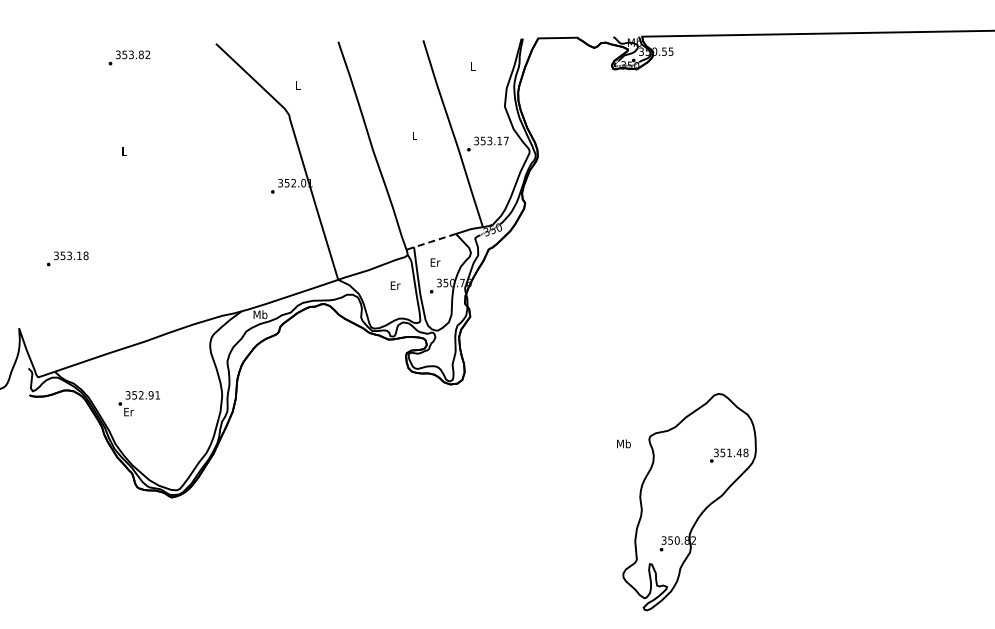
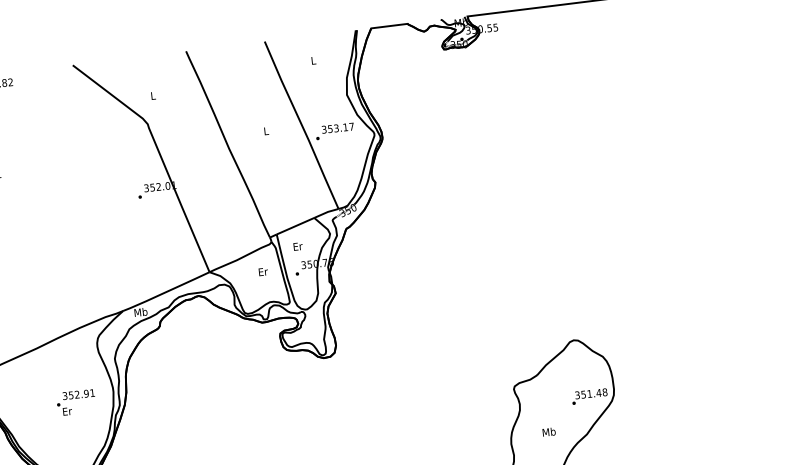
line: (434, 240) -> (294, 226), dashed -> solid
text: (138, 403) -> (75, 402), moved
text: (623, 443) -> (548, 431), moved

